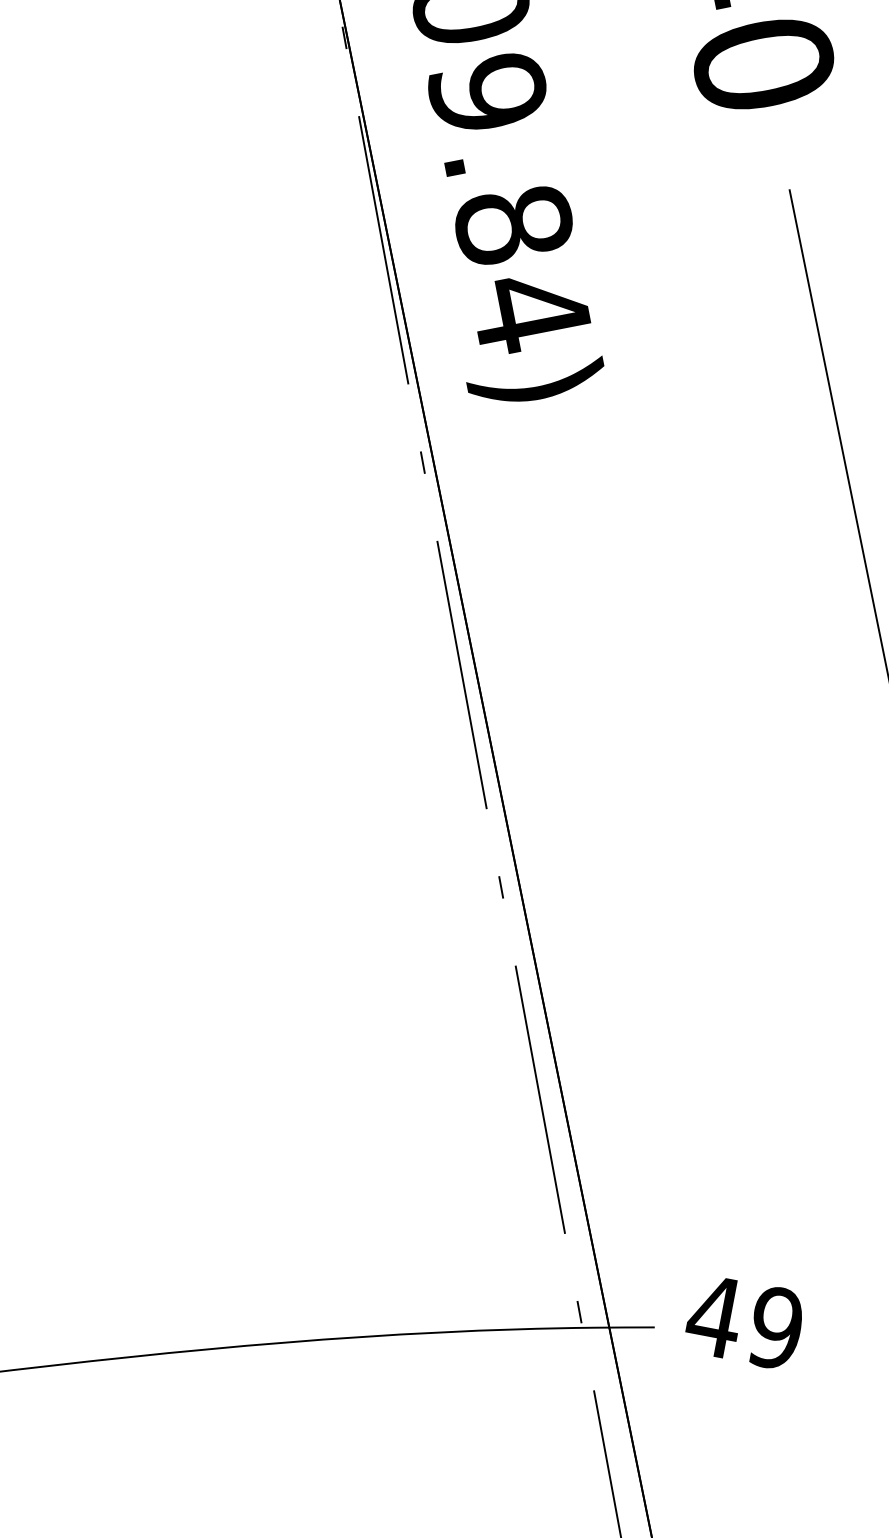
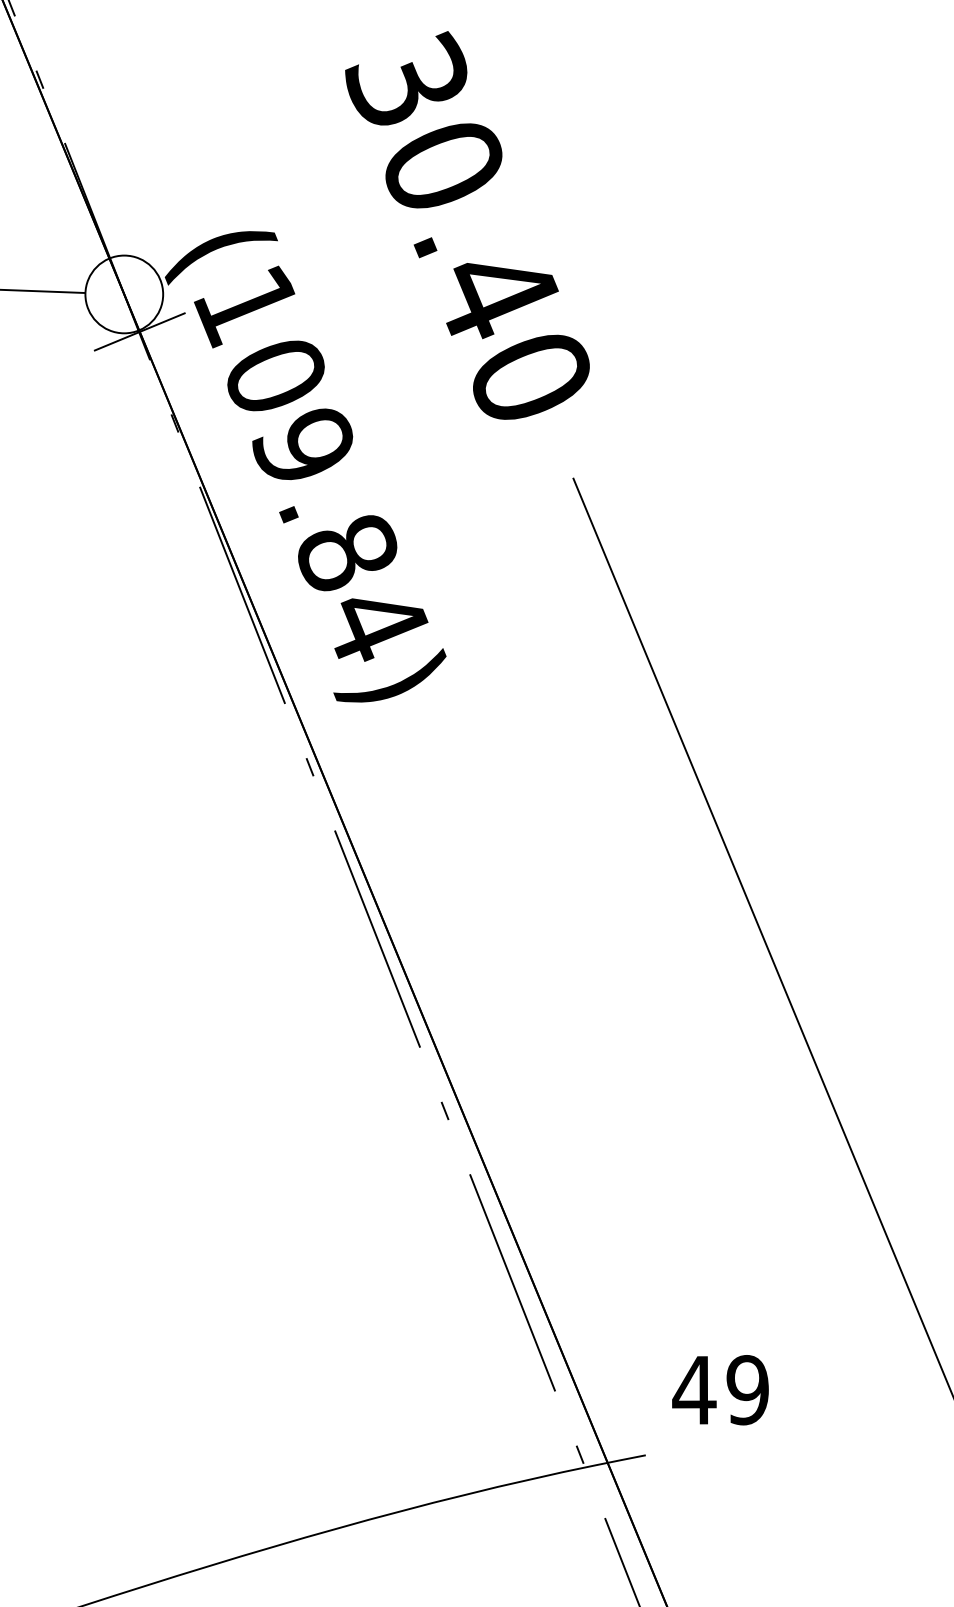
text: (744, 1322) -> (720, 1390), moved

